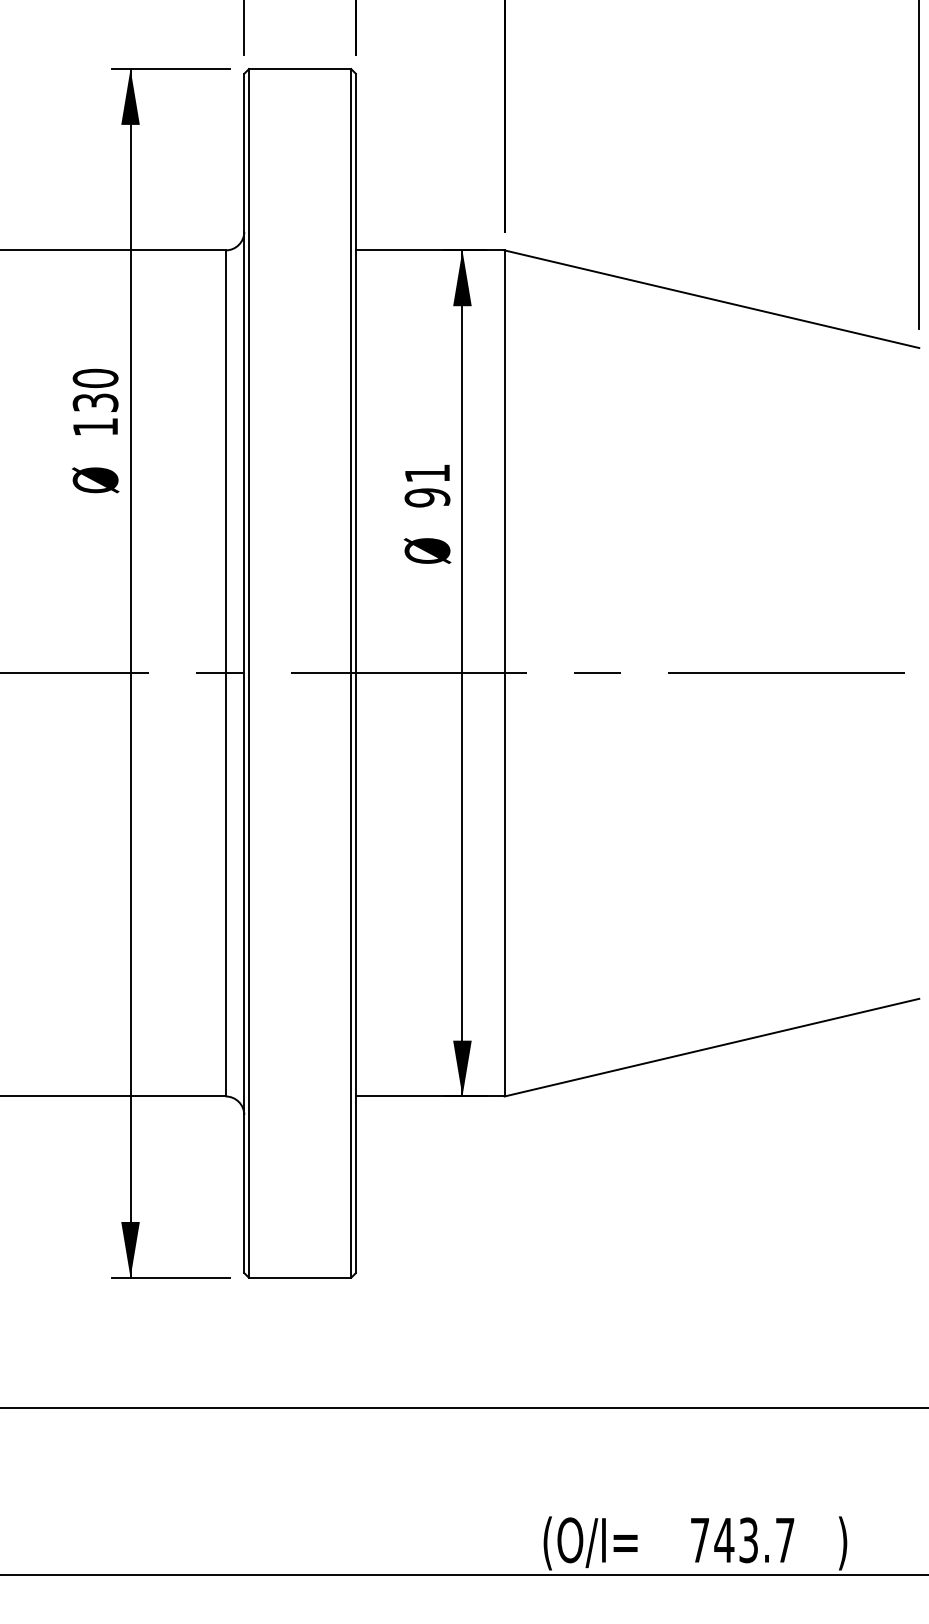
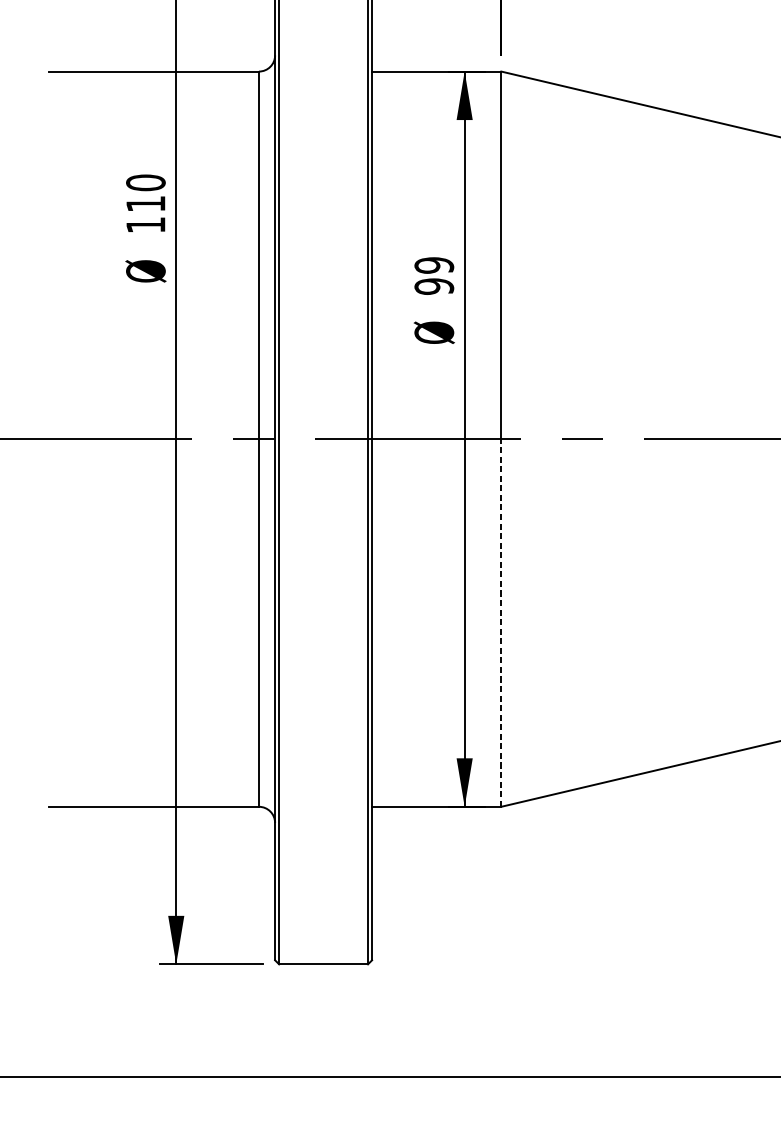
text: (95, 402) -> (145, 203), 130 -> 110
text: (427, 473) -> (434, 265), 91 -> 99
line: (504, 884) -> (501, 622), solid -> dashed

